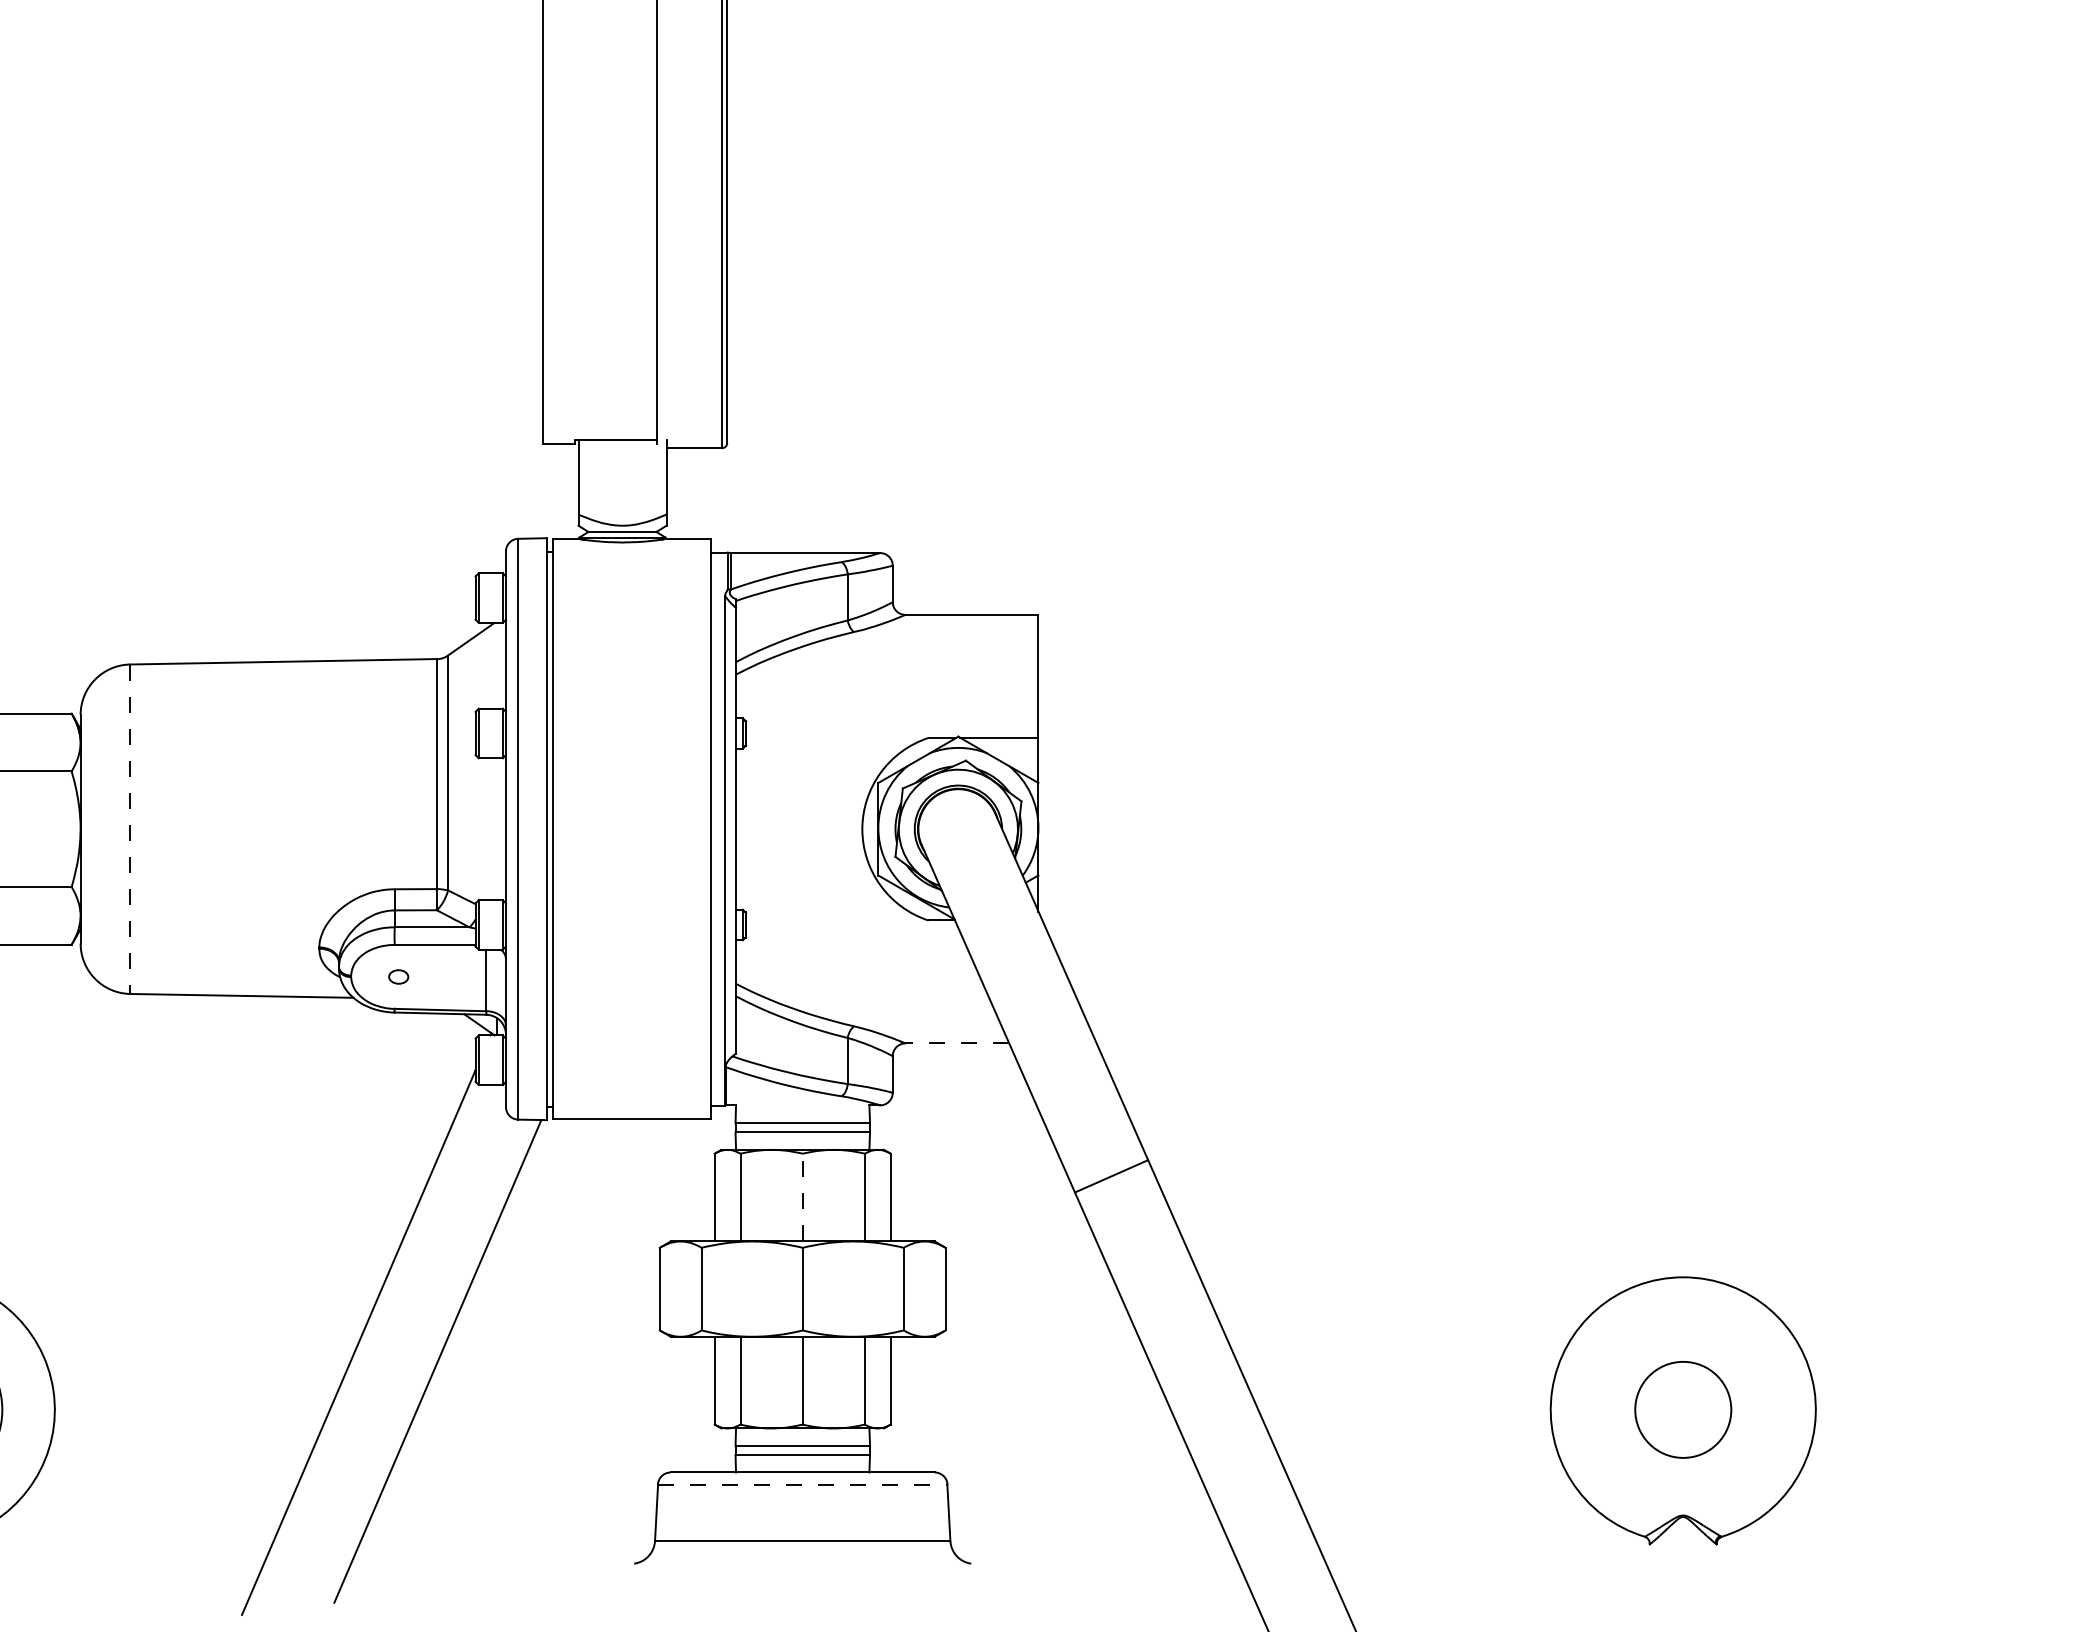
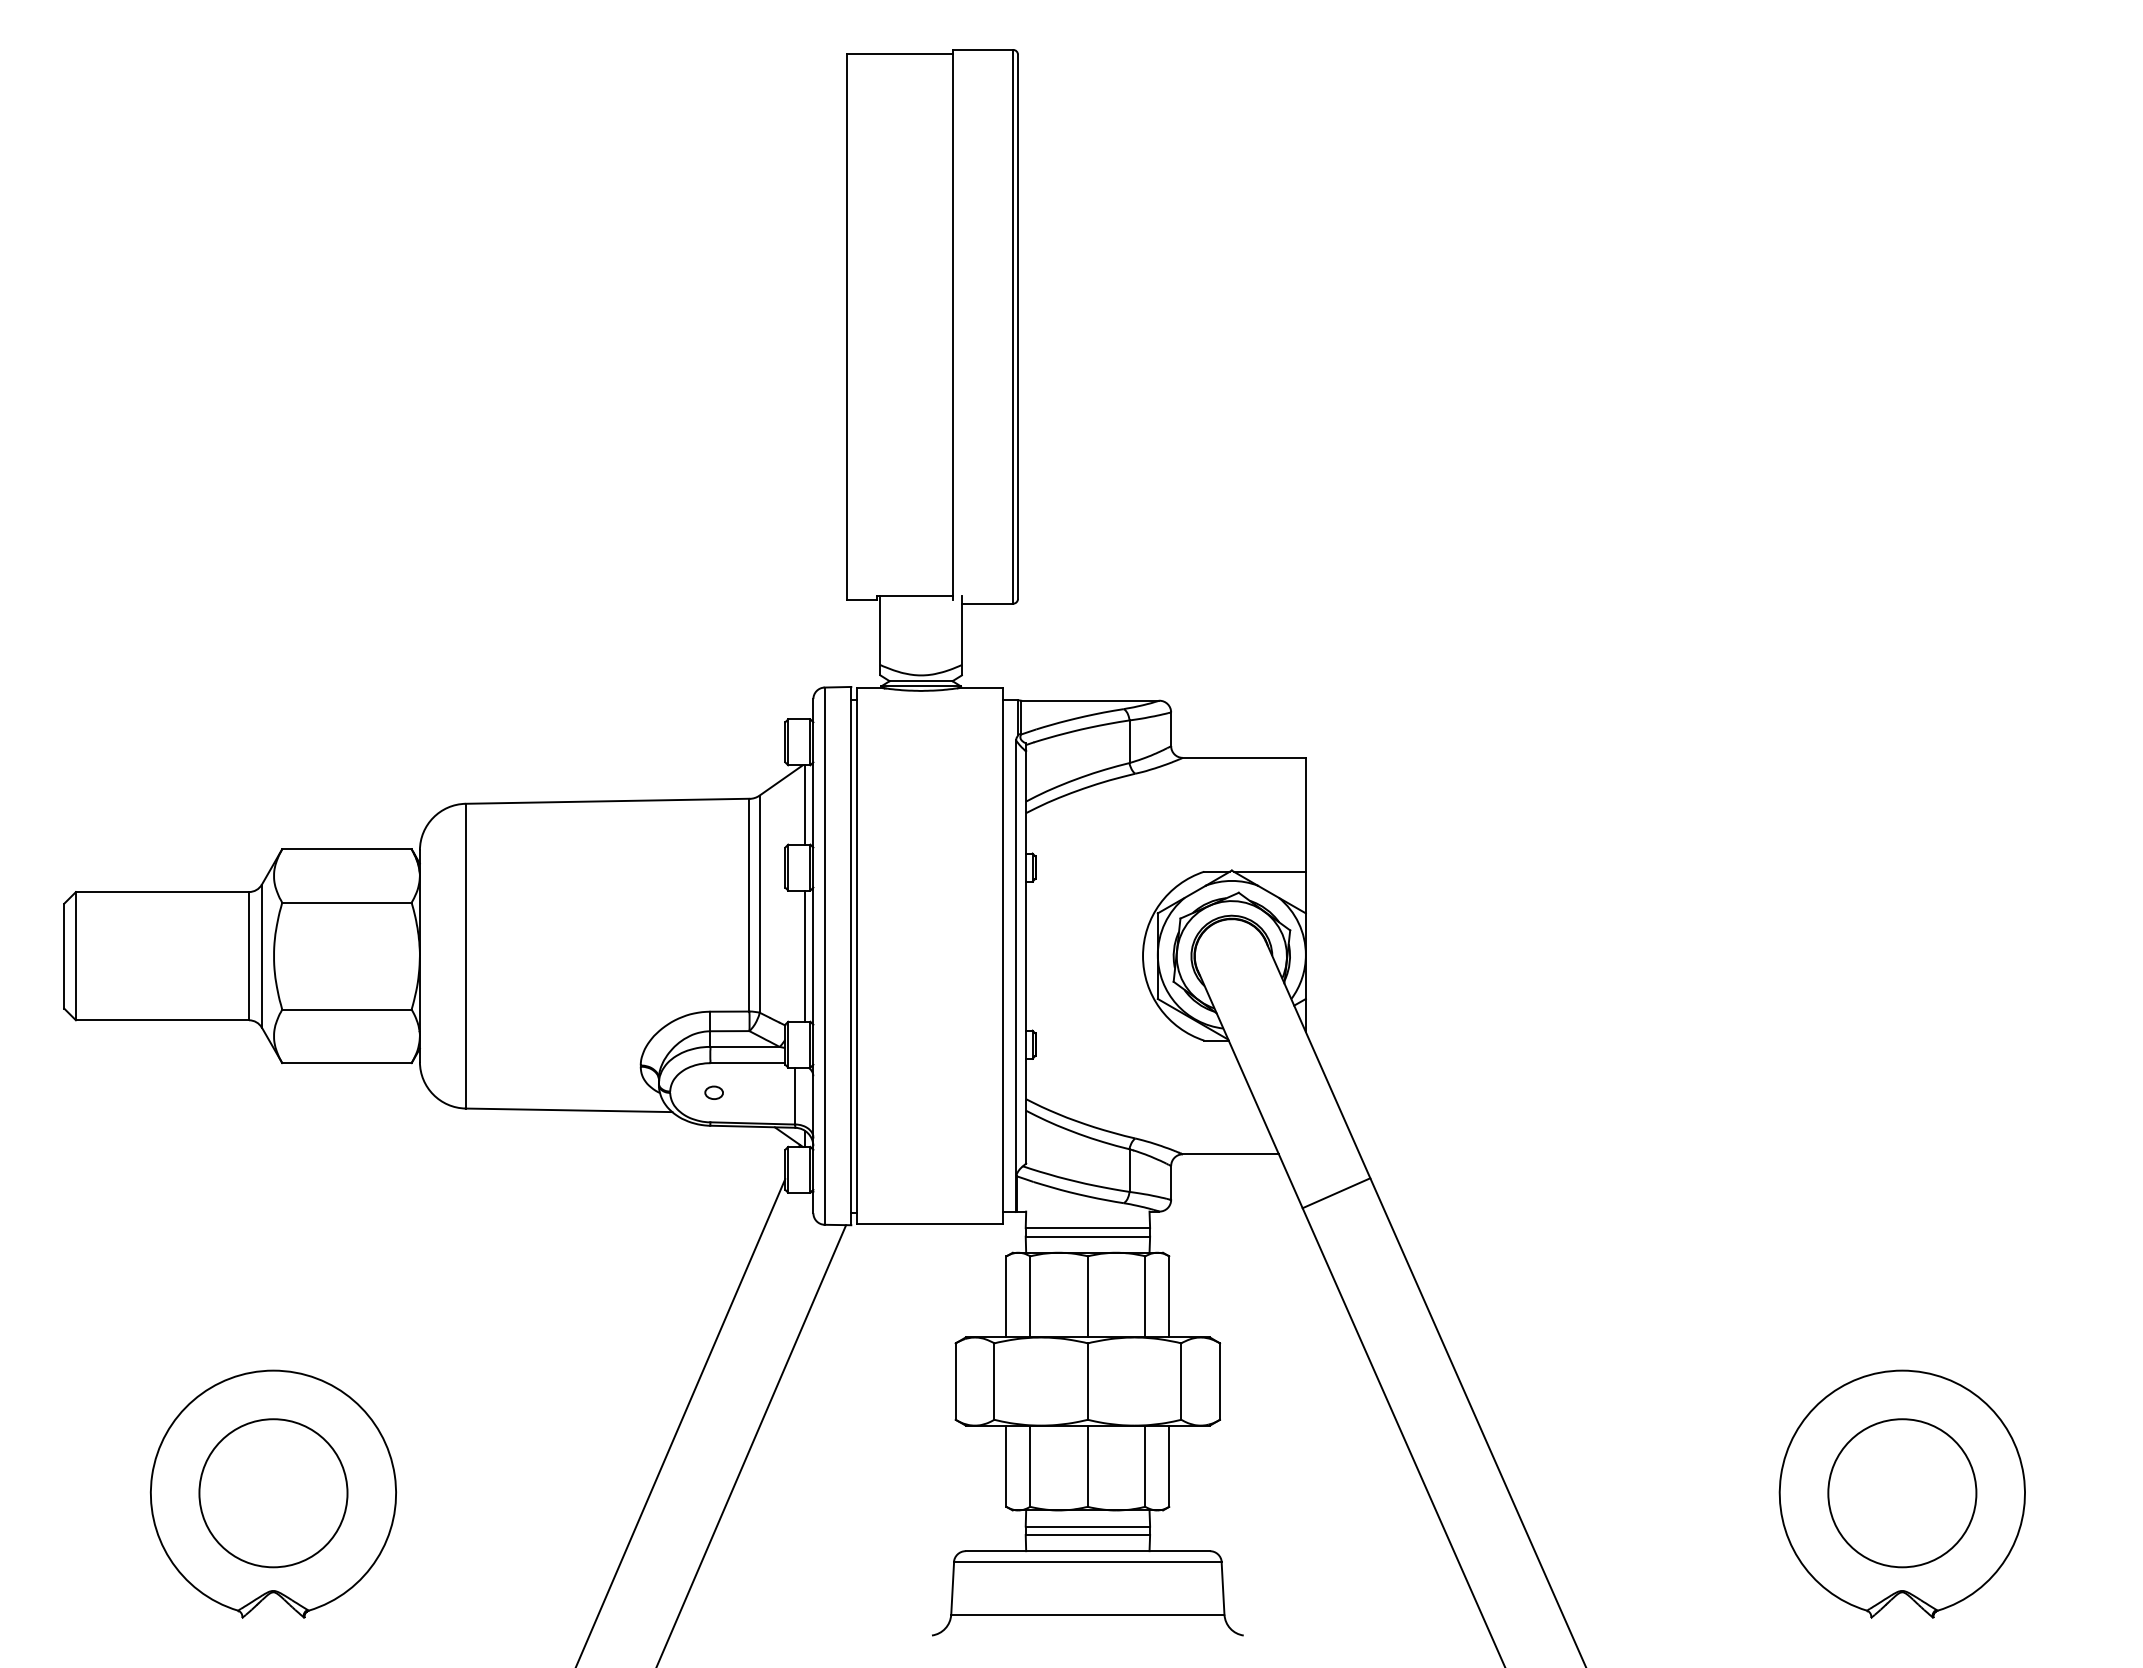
line: (497, 665) -> (805, 804), added
line: (497, 828) -> (805, 955), added
line: (129, 829) -> (465, 956), dashed -> solid
line: (956, 1043) -> (1230, 1154), dashed -> solid
line: (1111, 1176) -> (1336, 1193), moved
line: (802, 1197) -> (1087, 1296), dashed -> solid
circle: (1683, 1410) -> (1902, 1493), size x1.67
line: (802, 1484) -> (1087, 1562), dashed -> solid

